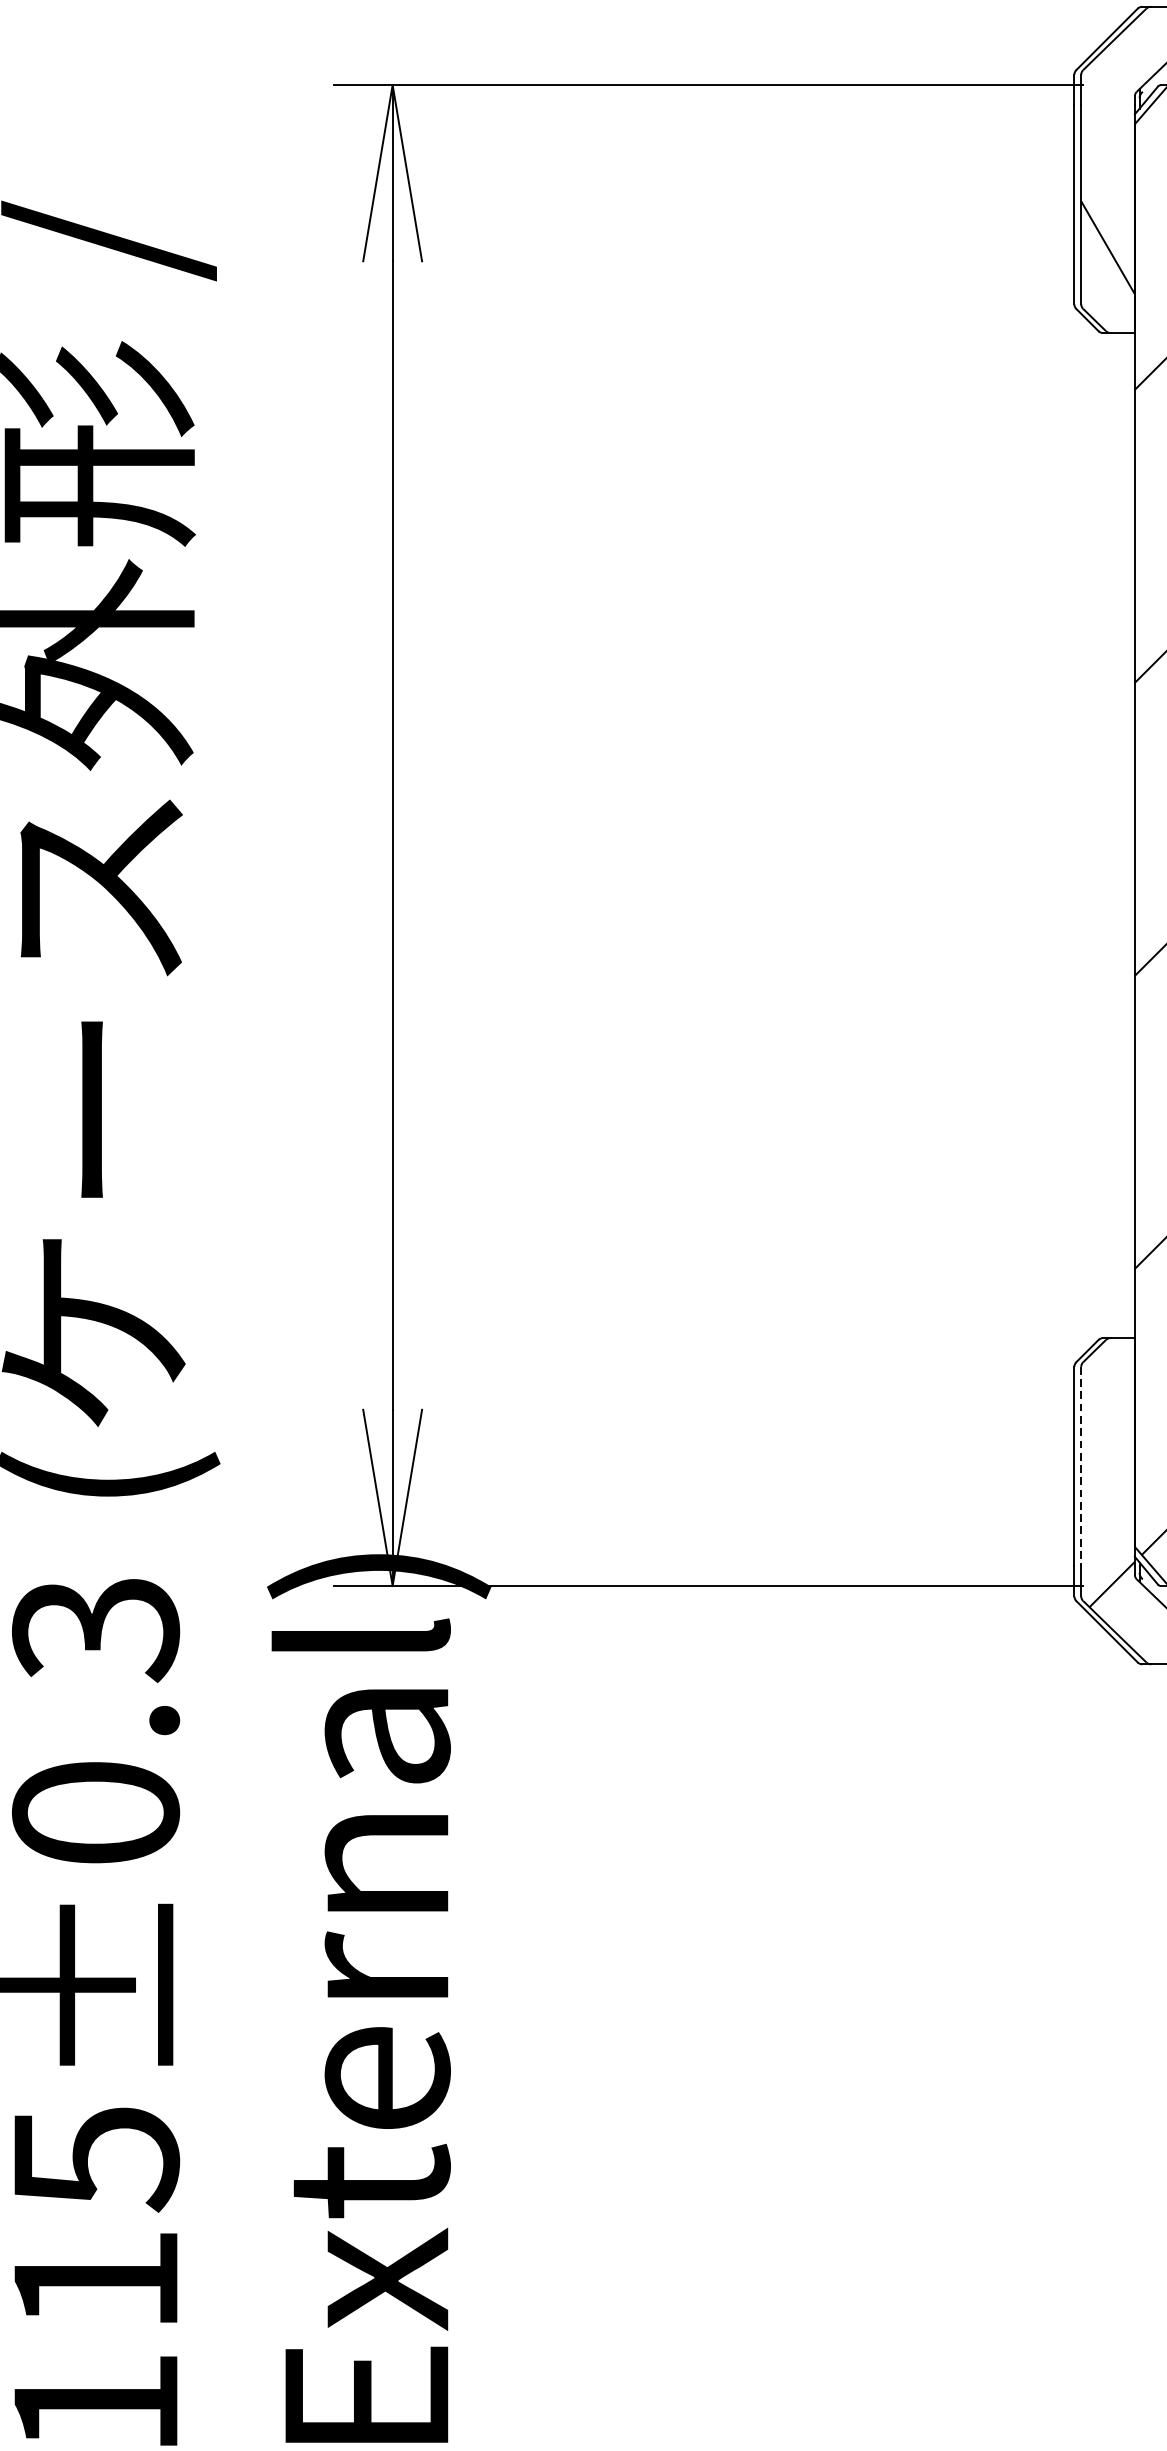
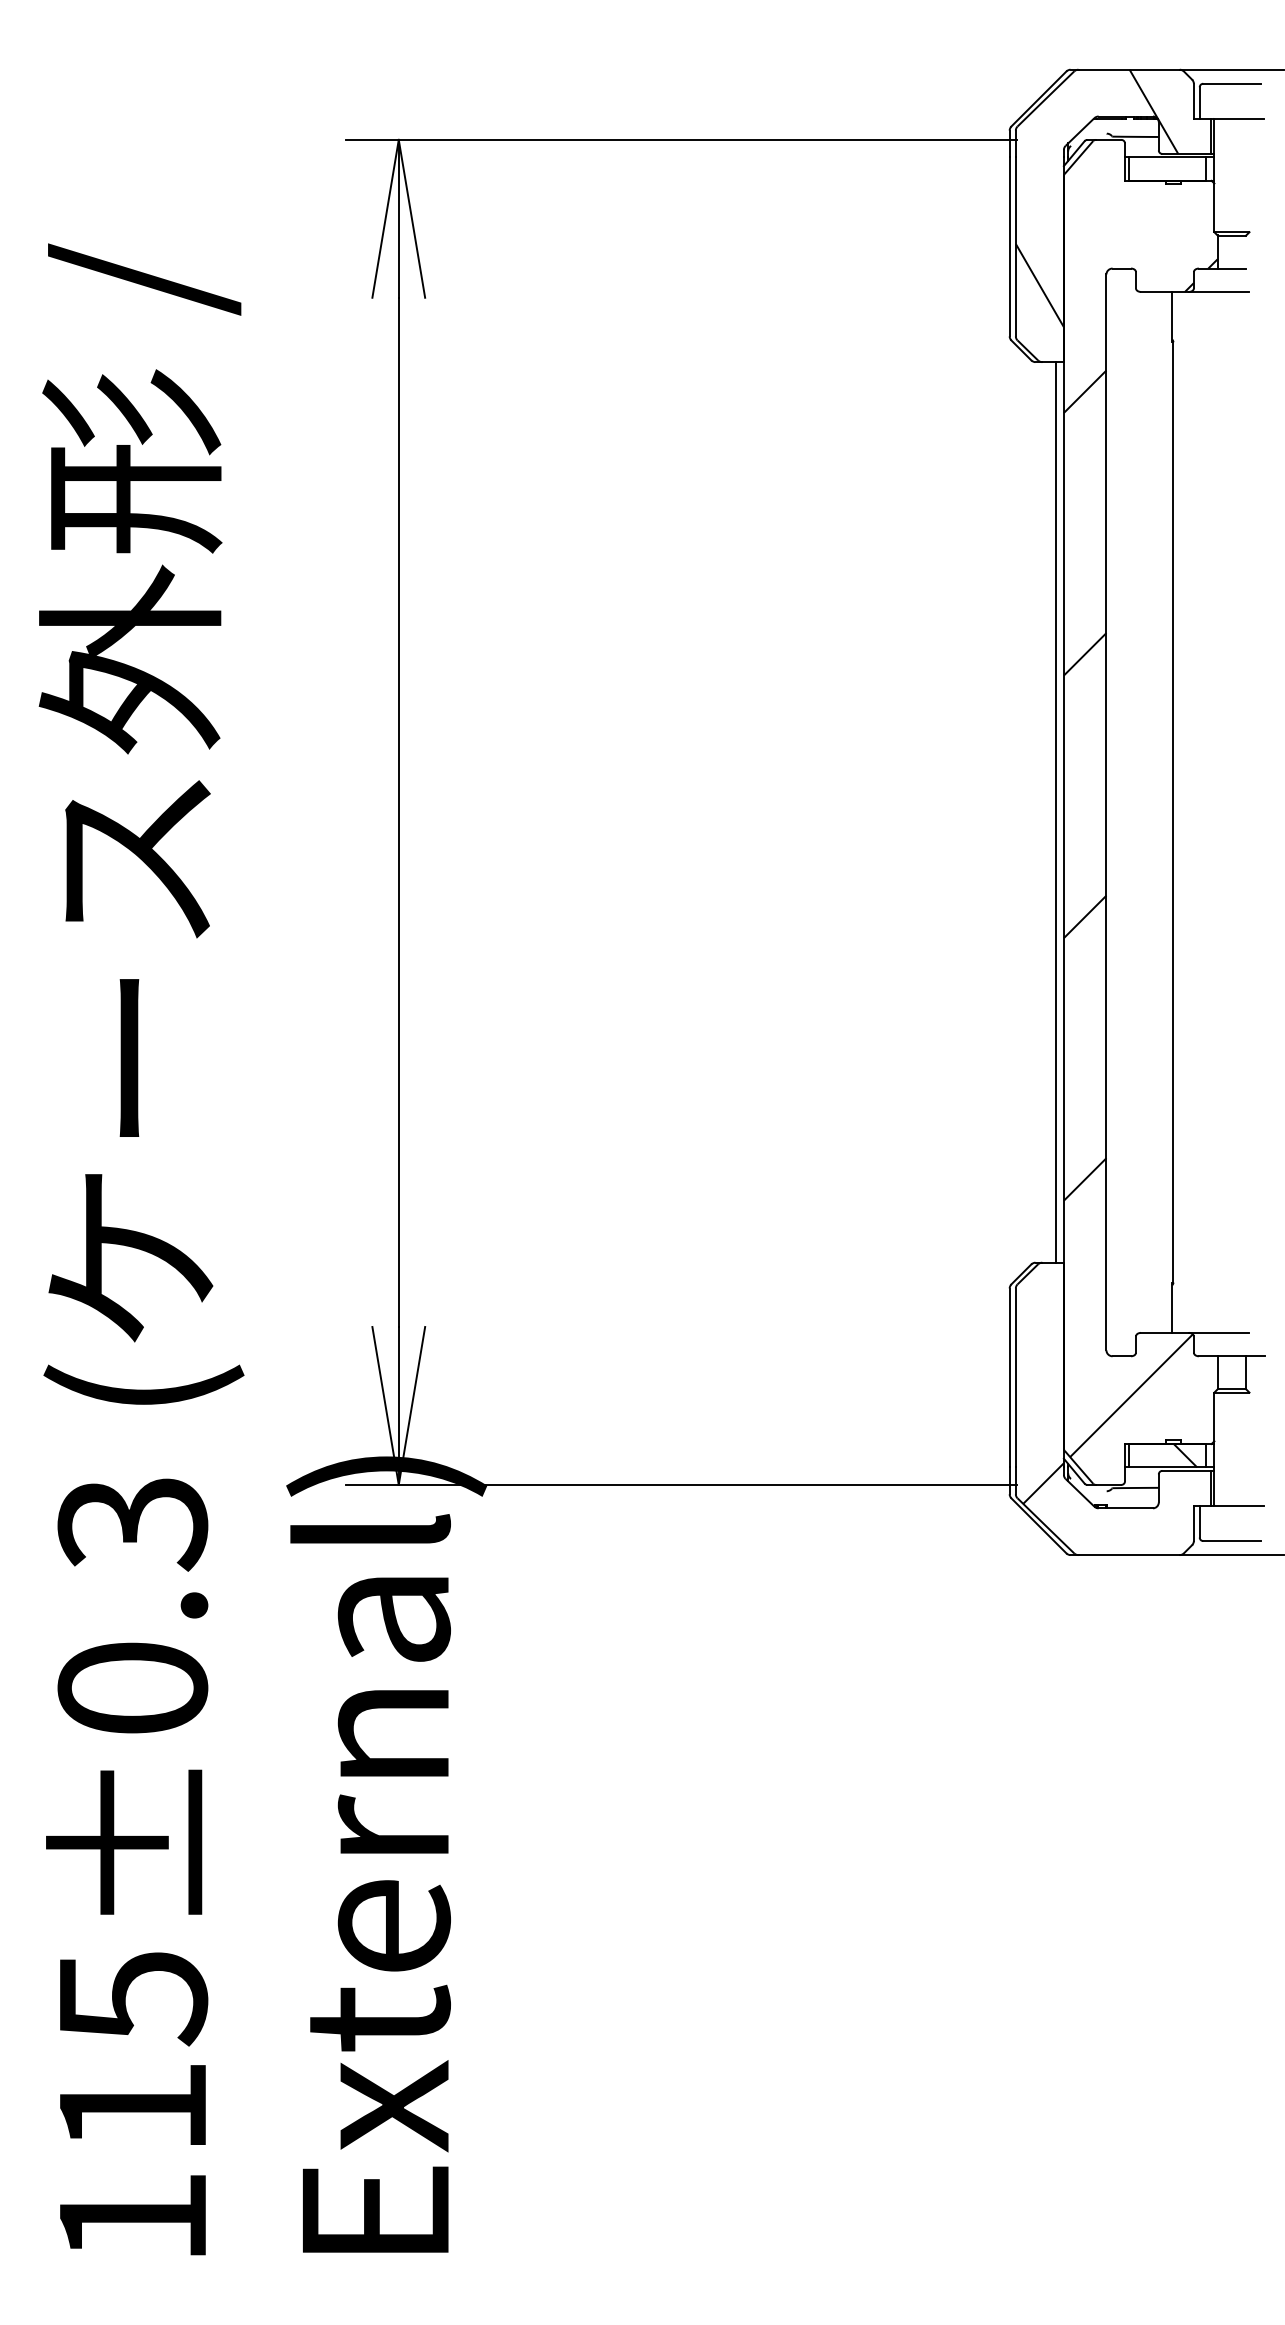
line: (1126, 835) -> (1056, 812), added
line: (1080, 1467) -> (1015, 1378), dashed -> solid

